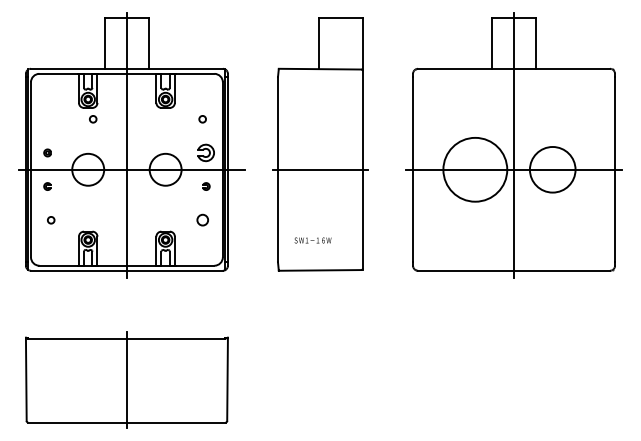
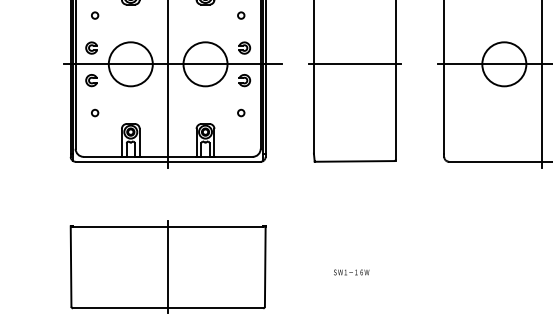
circle: (93, 119) -> (95, 15), moved
part: (47, 152) -> (91, 47), size x1.67
part: (206, 152) -> (244, 47), size x0.71
circle: (88, 169) -> (131, 64), size x1.43
circle: (165, 169) -> (205, 64), size x1.43
circle: (475, 169) -> (504, 64), size x0.71
part: (47, 186) -> (91, 80), size x1.67
part: (206, 186) -> (244, 80), size x1.67
circle: (202, 220) -> (241, 113), size x0.62
text: (312, 240) -> (351, 272), moved

